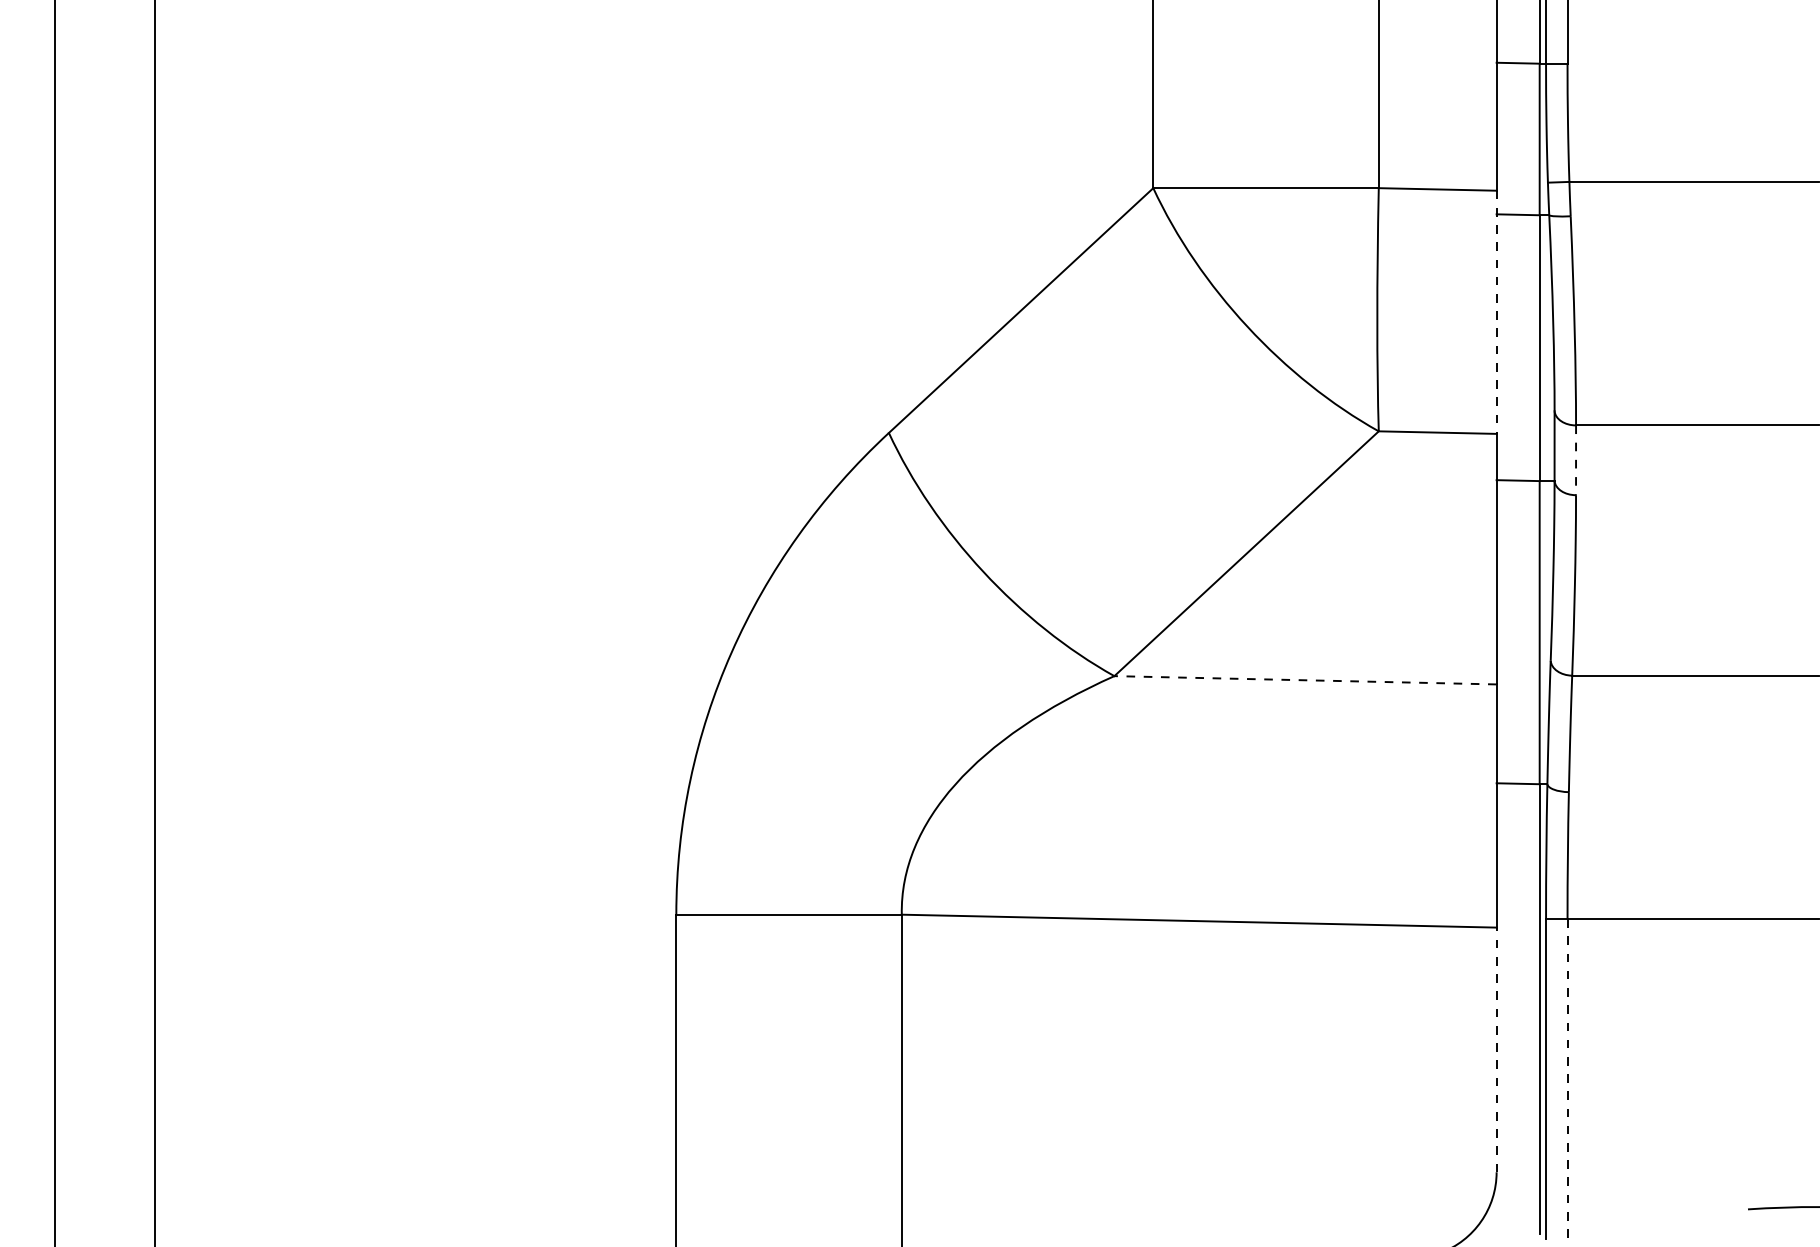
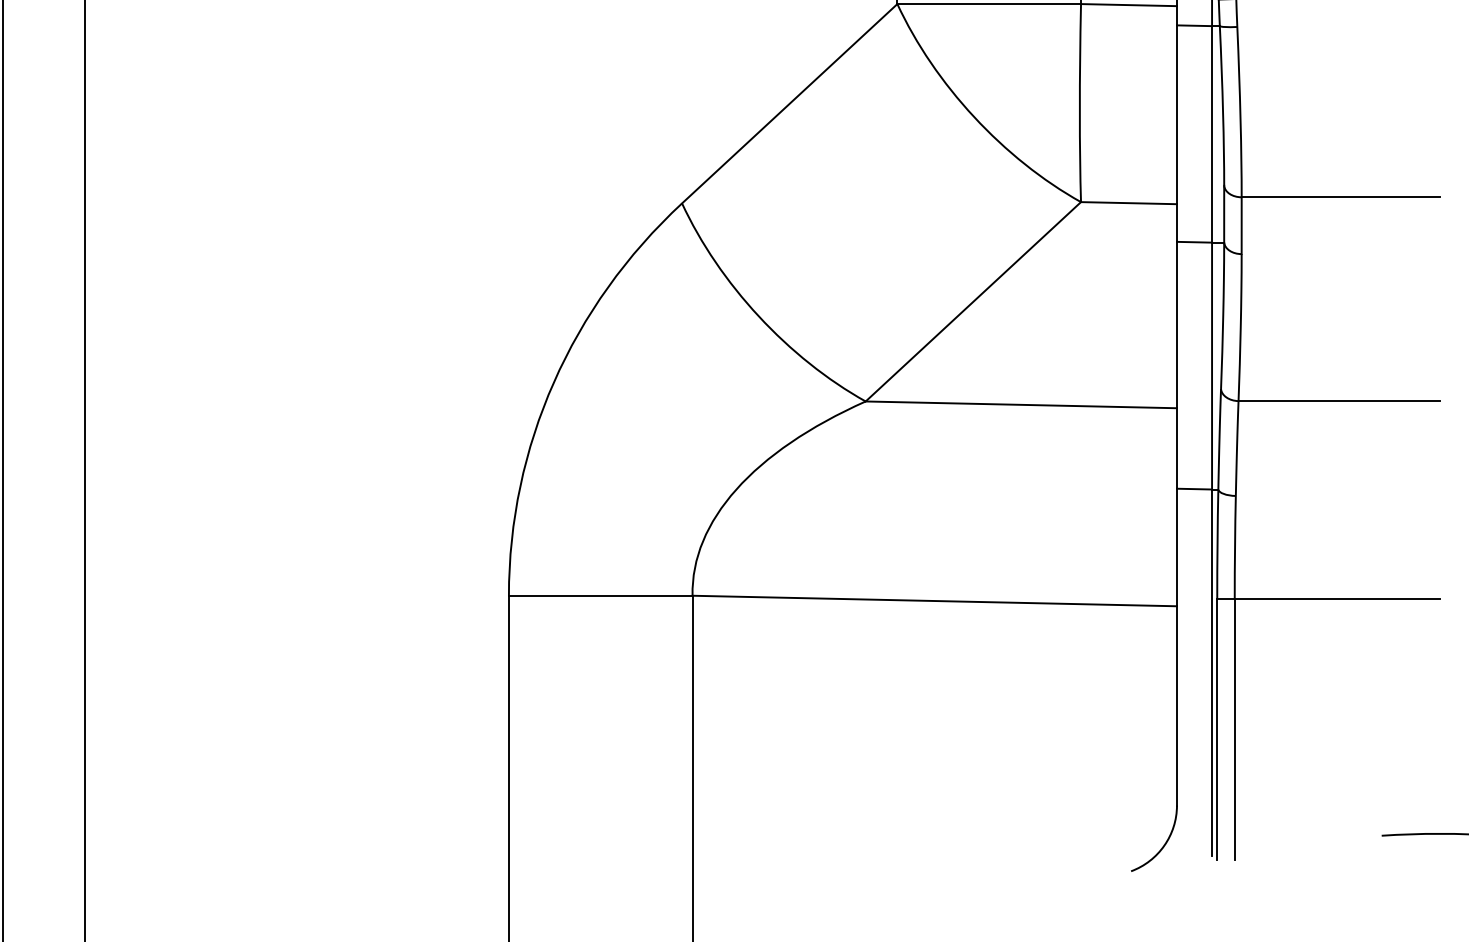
line: (1496, 312) -> (1176, 105), dashed -> solid
line: (1576, 460) -> (1242, 225), dashed -> solid
line: (1305, 680) -> (1021, 405), dashed -> solid
line: (1496, 1049) -> (1176, 705), dashed -> solid
line: (1567, 1079) -> (1234, 729), dashed -> solid

